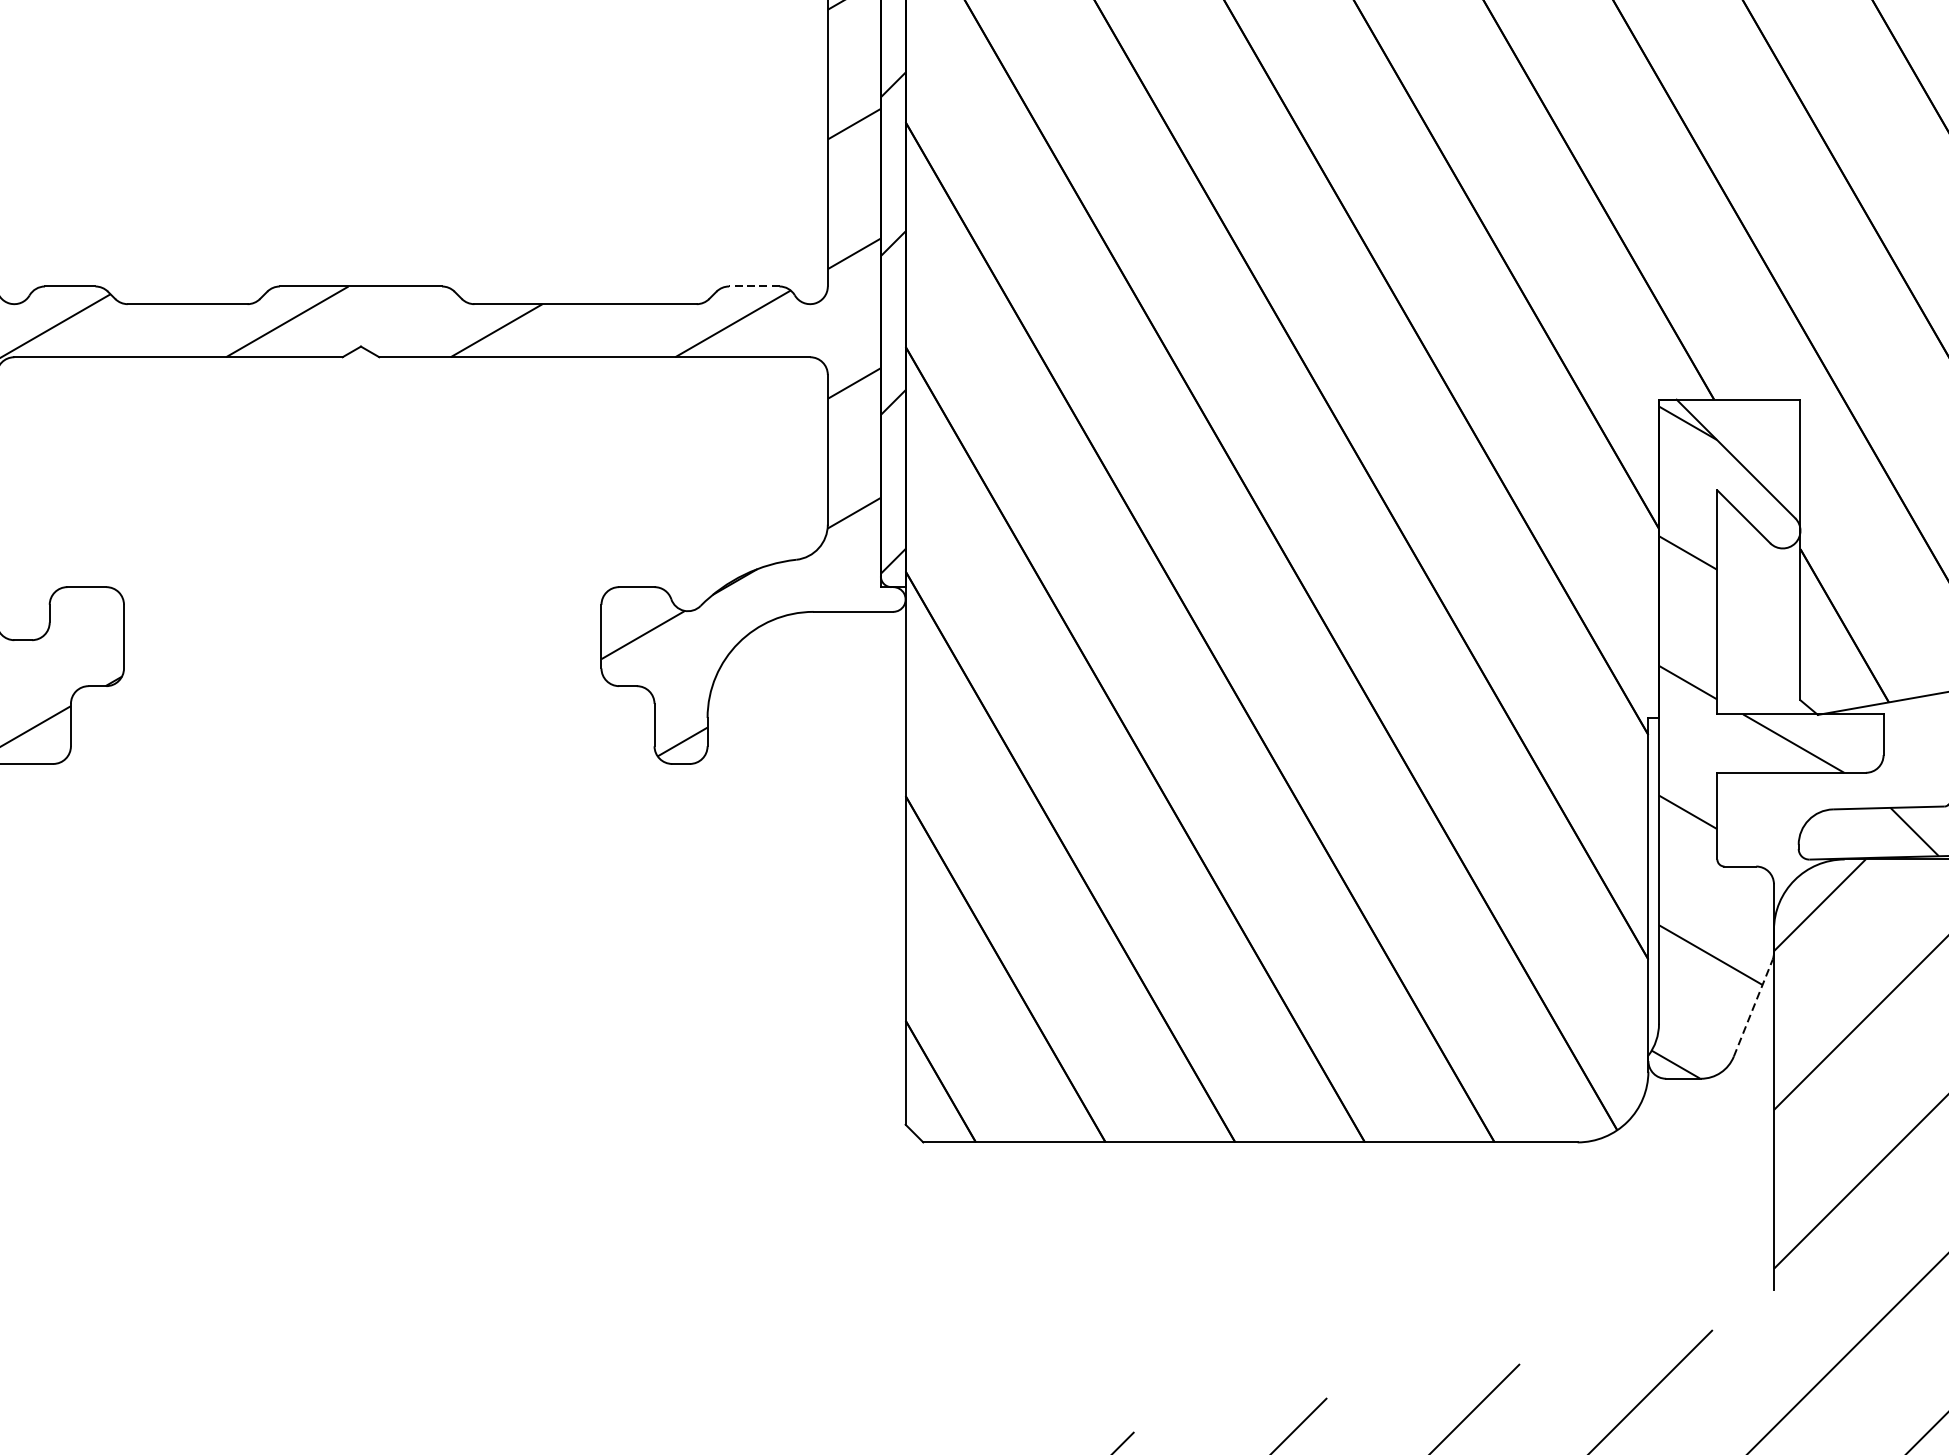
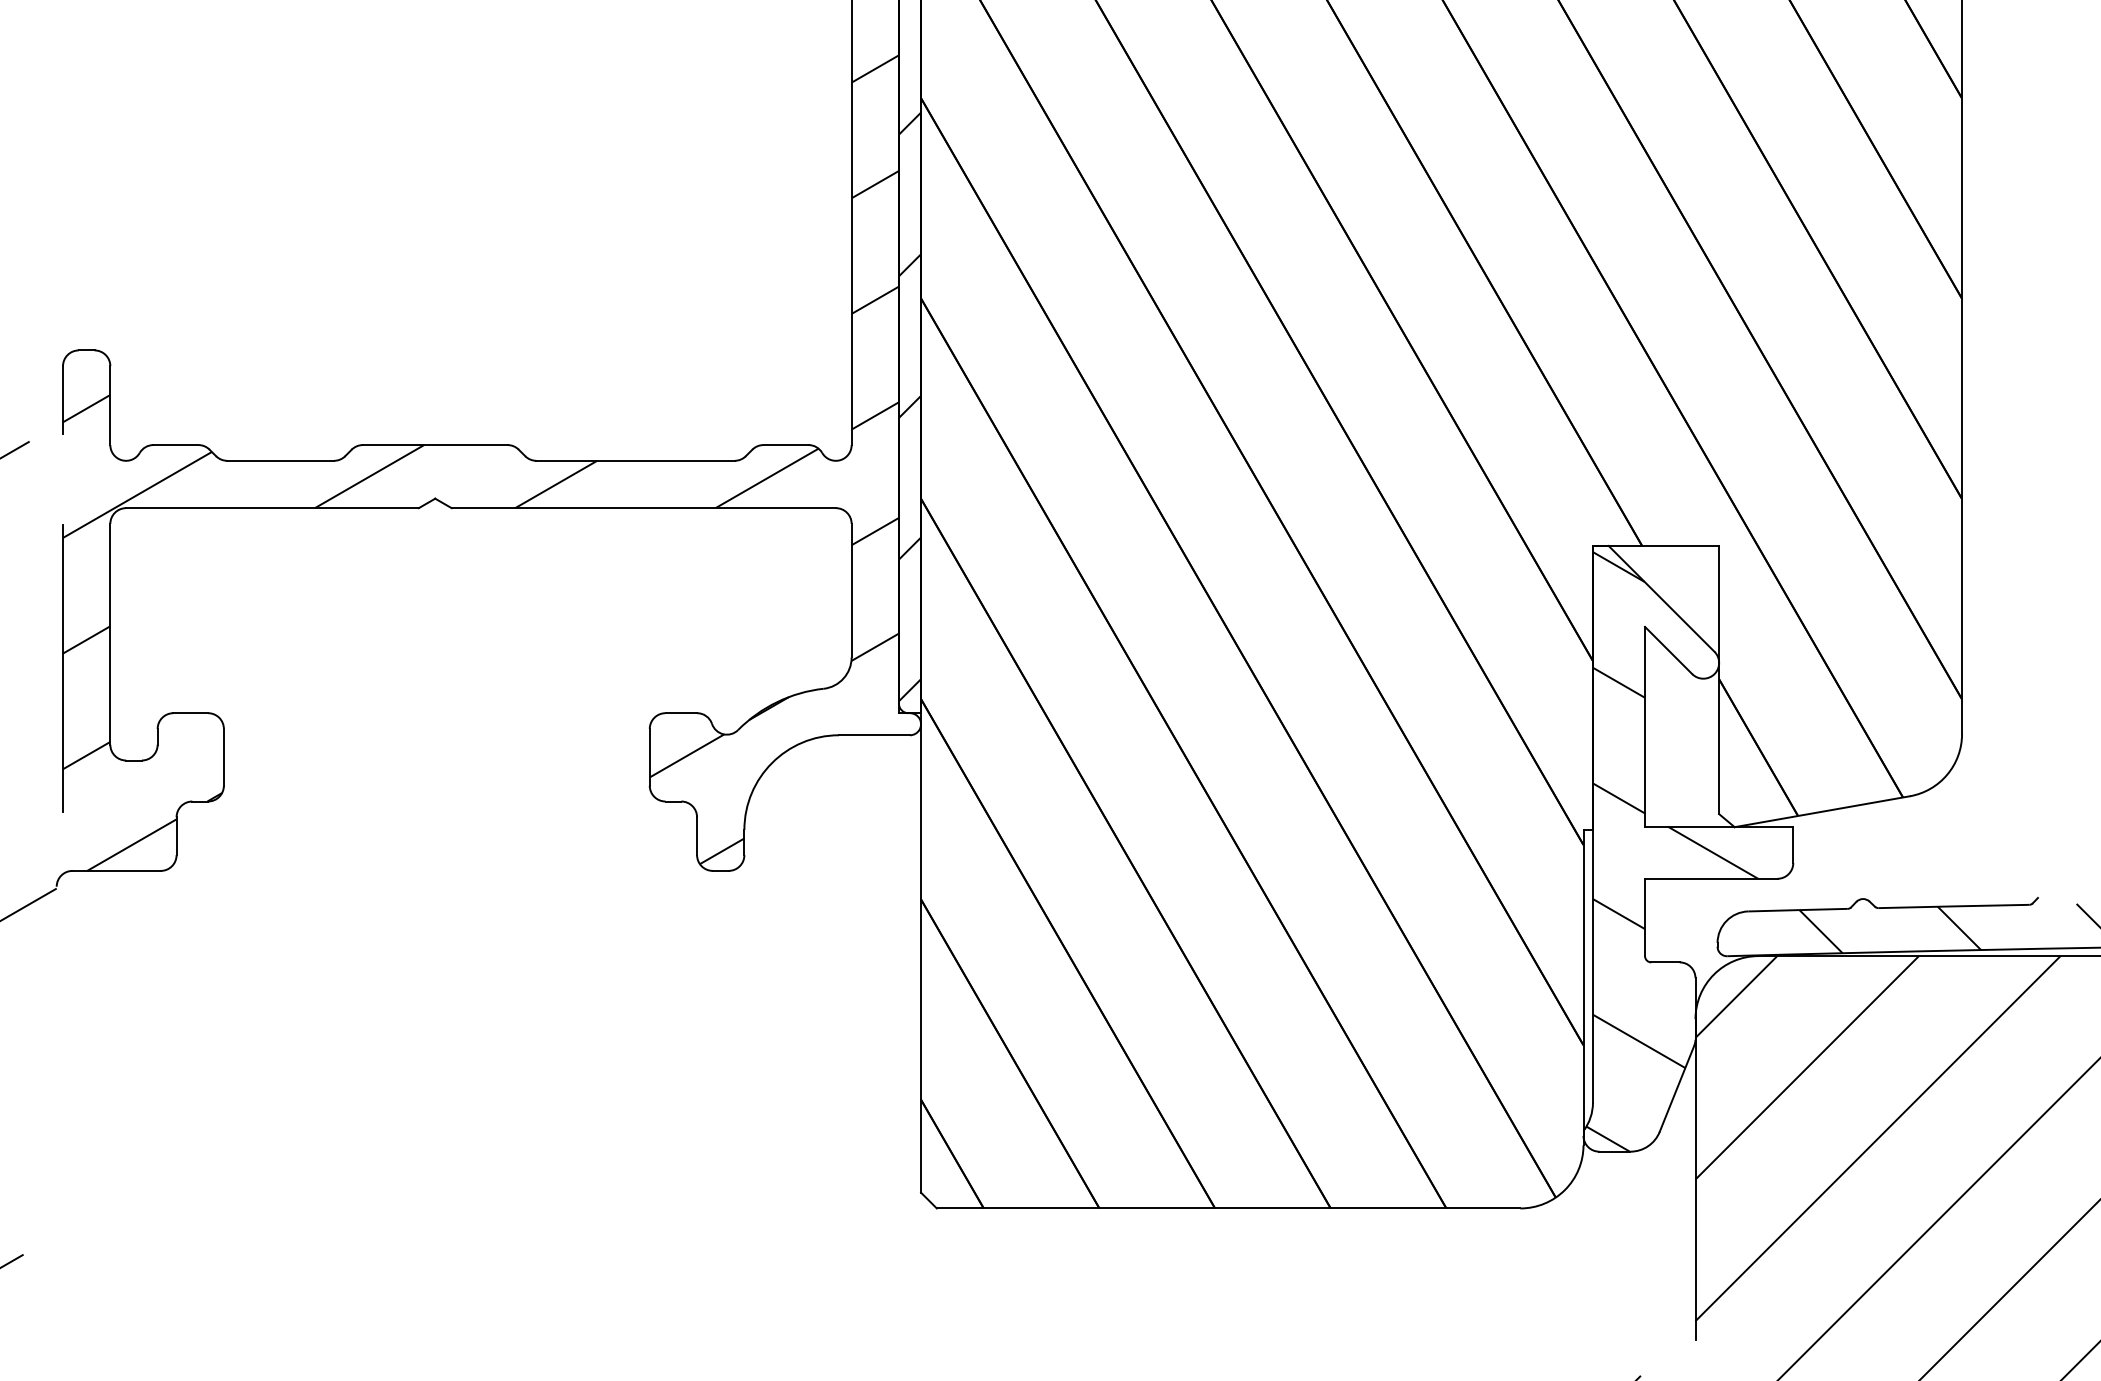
line: (754, 286) -> (786, 445), dashed -> solid
line: (1753, 1007) -> (1677, 1088), dashed -> solid

